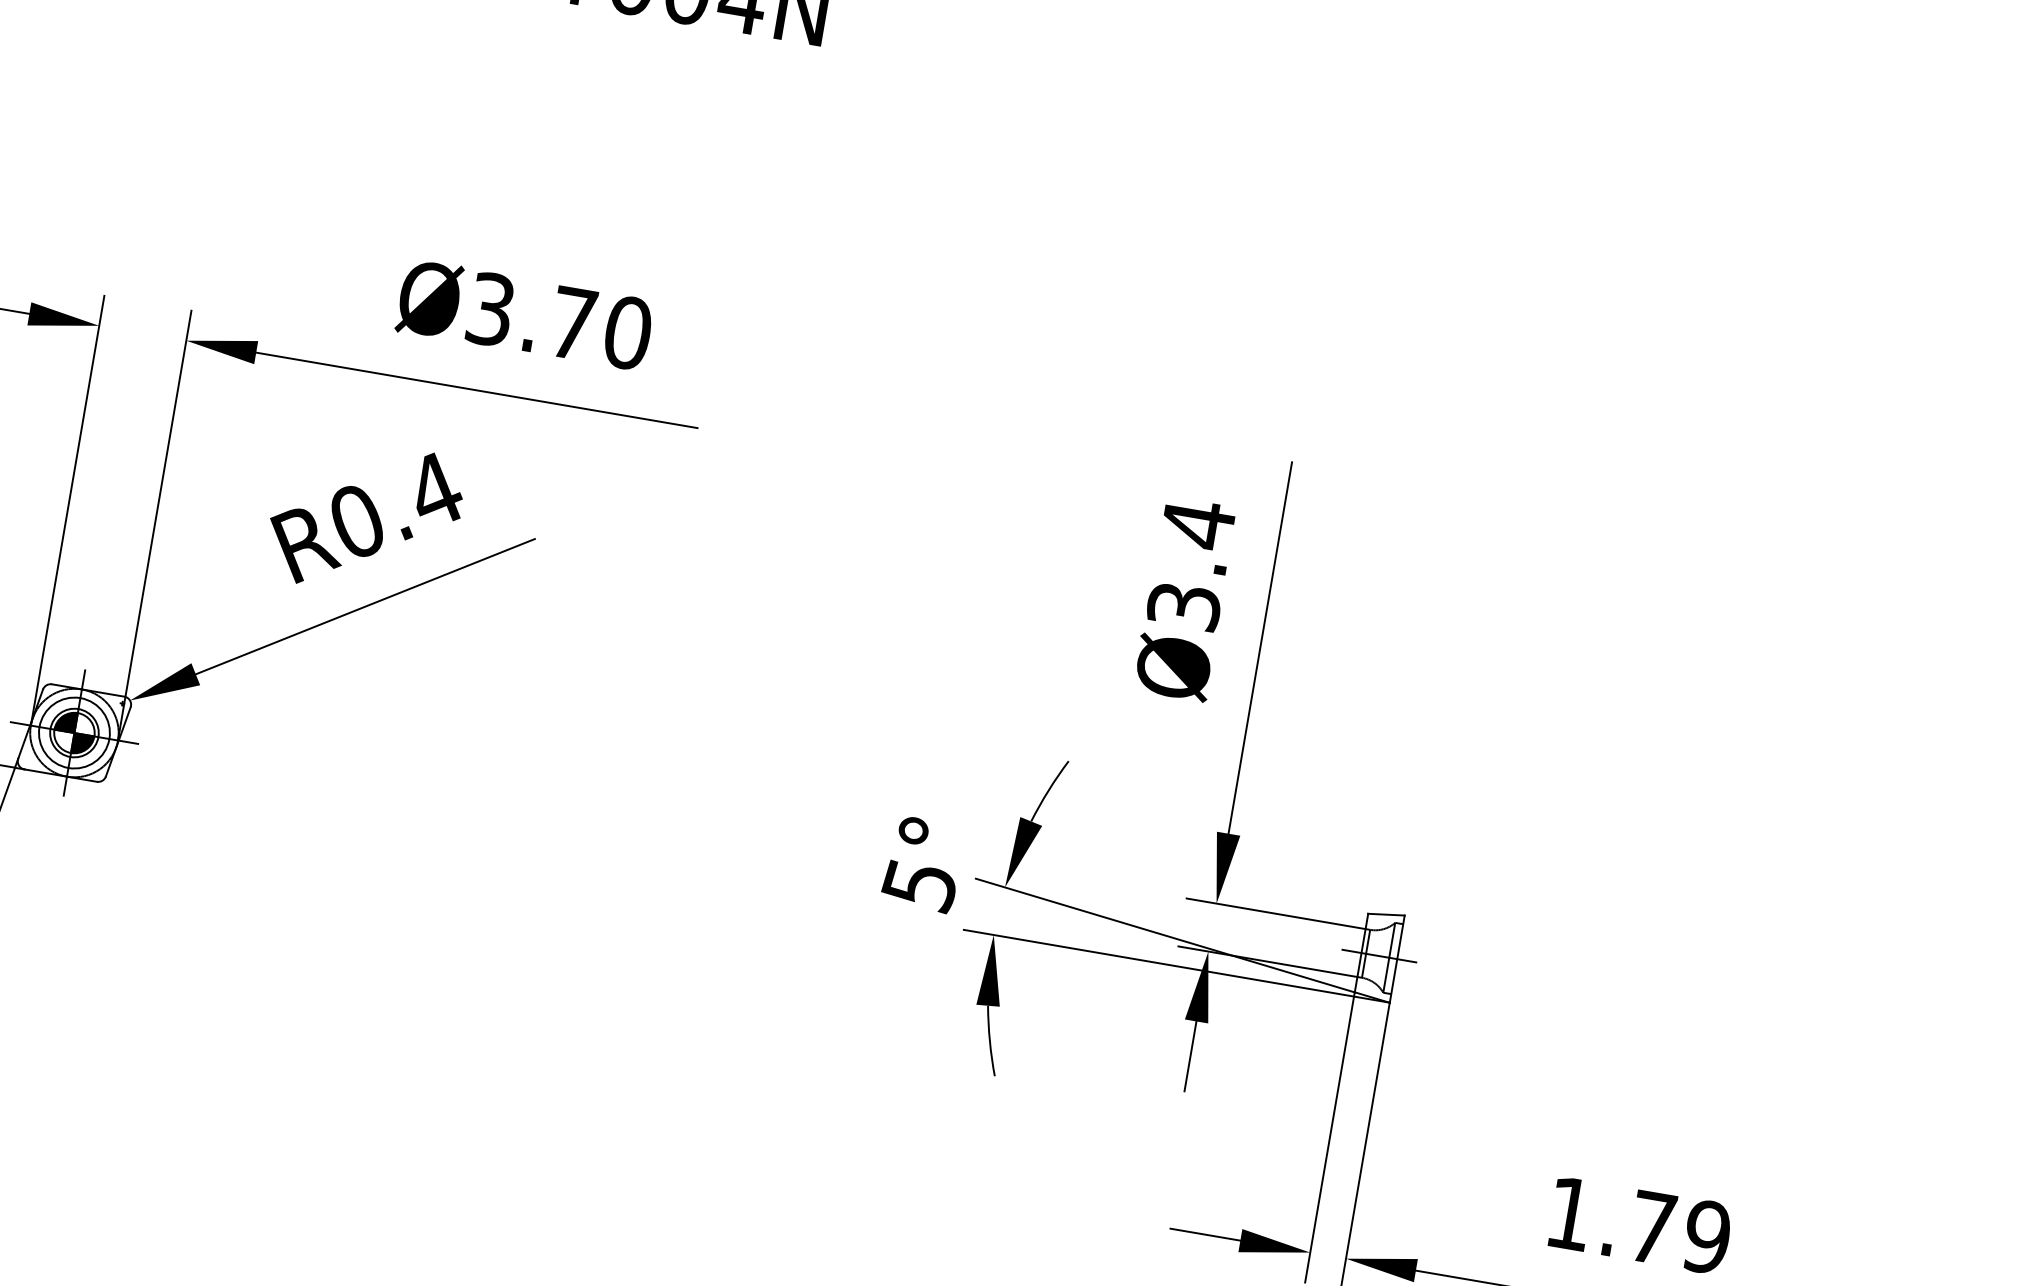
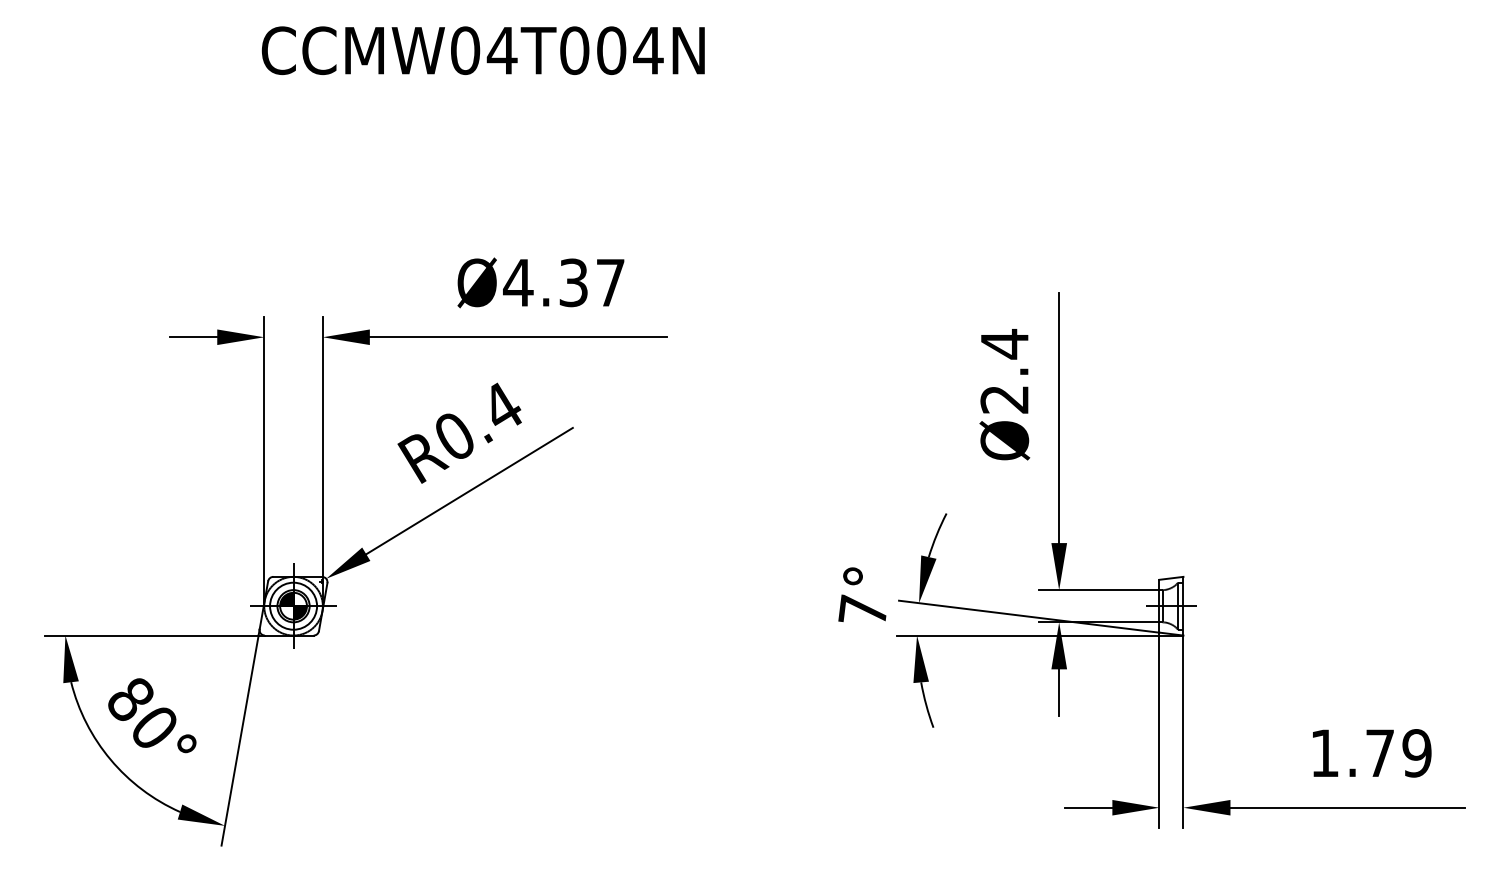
text: (559, 320) -> (564, 282), Ø3.70 -> Ø4.37
text: (1183, 606) -> (1004, 399), Ø3.4 -> Ø2.4
text: (919, 883) -> (862, 610), 5° -> 7°

